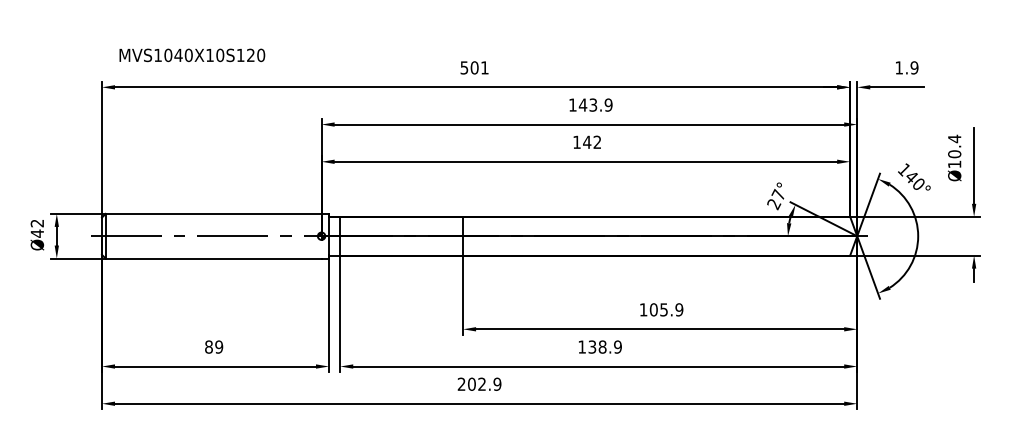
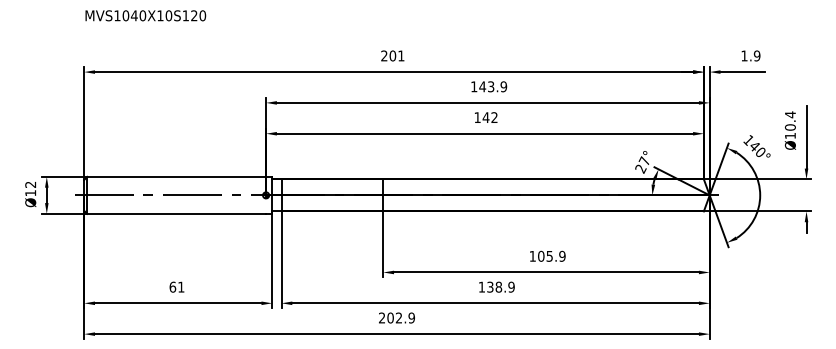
text: (192, 55) -> (145, 15), moved
text: (464, 67) -> (384, 55), 501 -> 201
text: (36, 233) -> (29, 193), Ø42 -> Ø12
text: (214, 346) -> (177, 286), 89 -> 61

